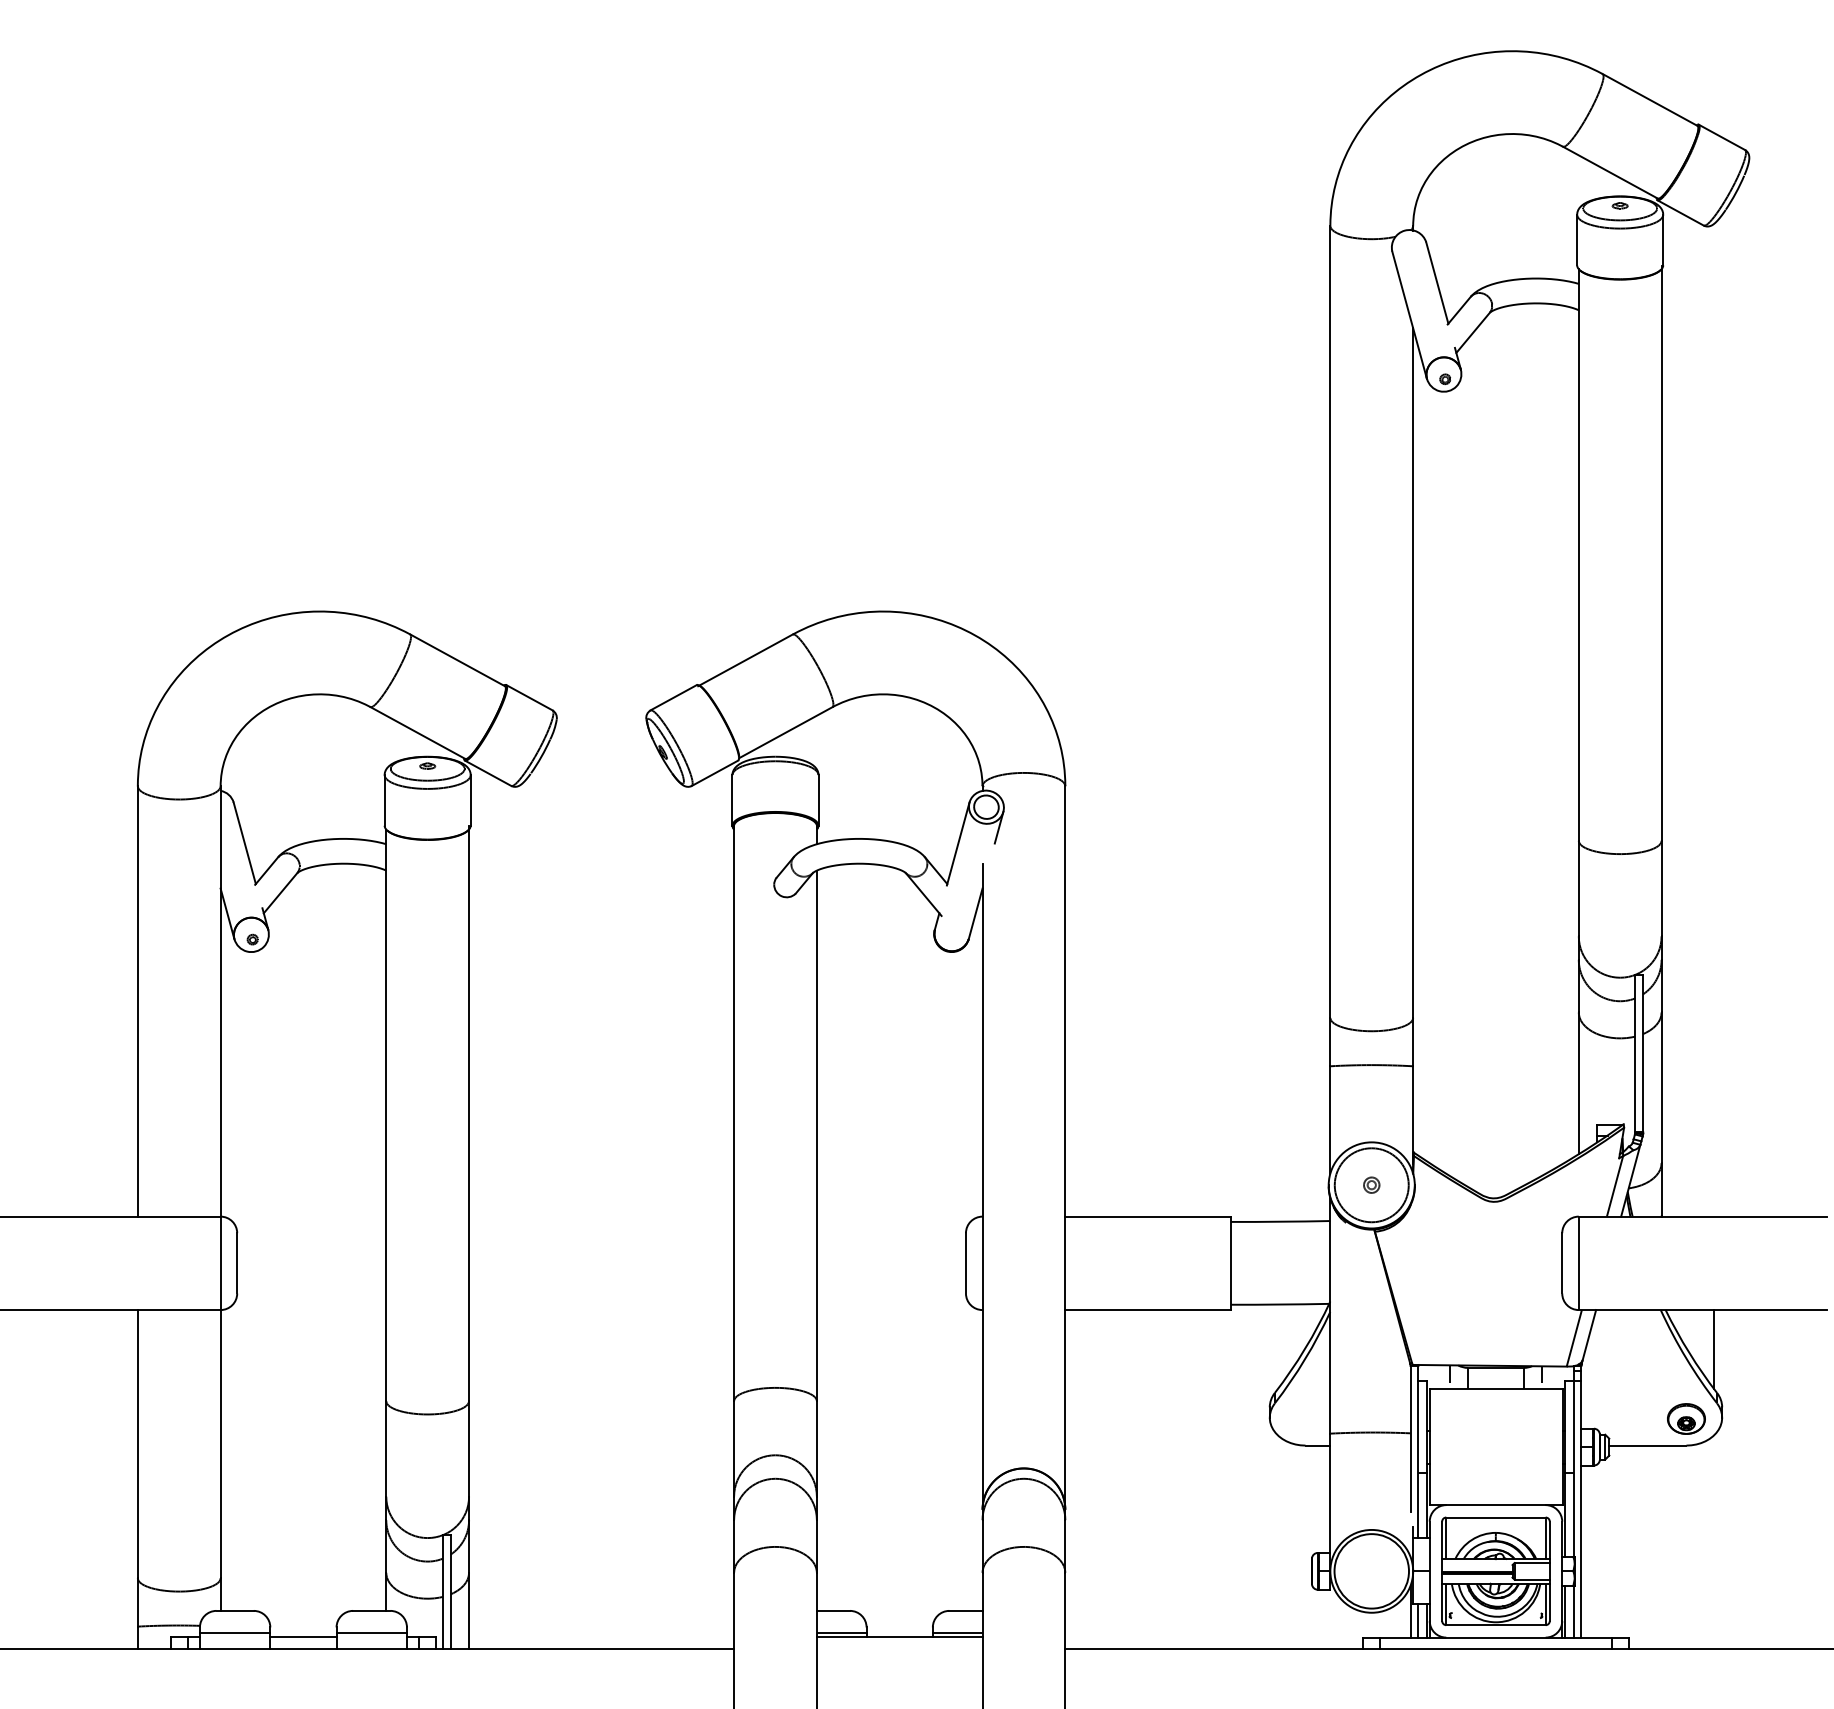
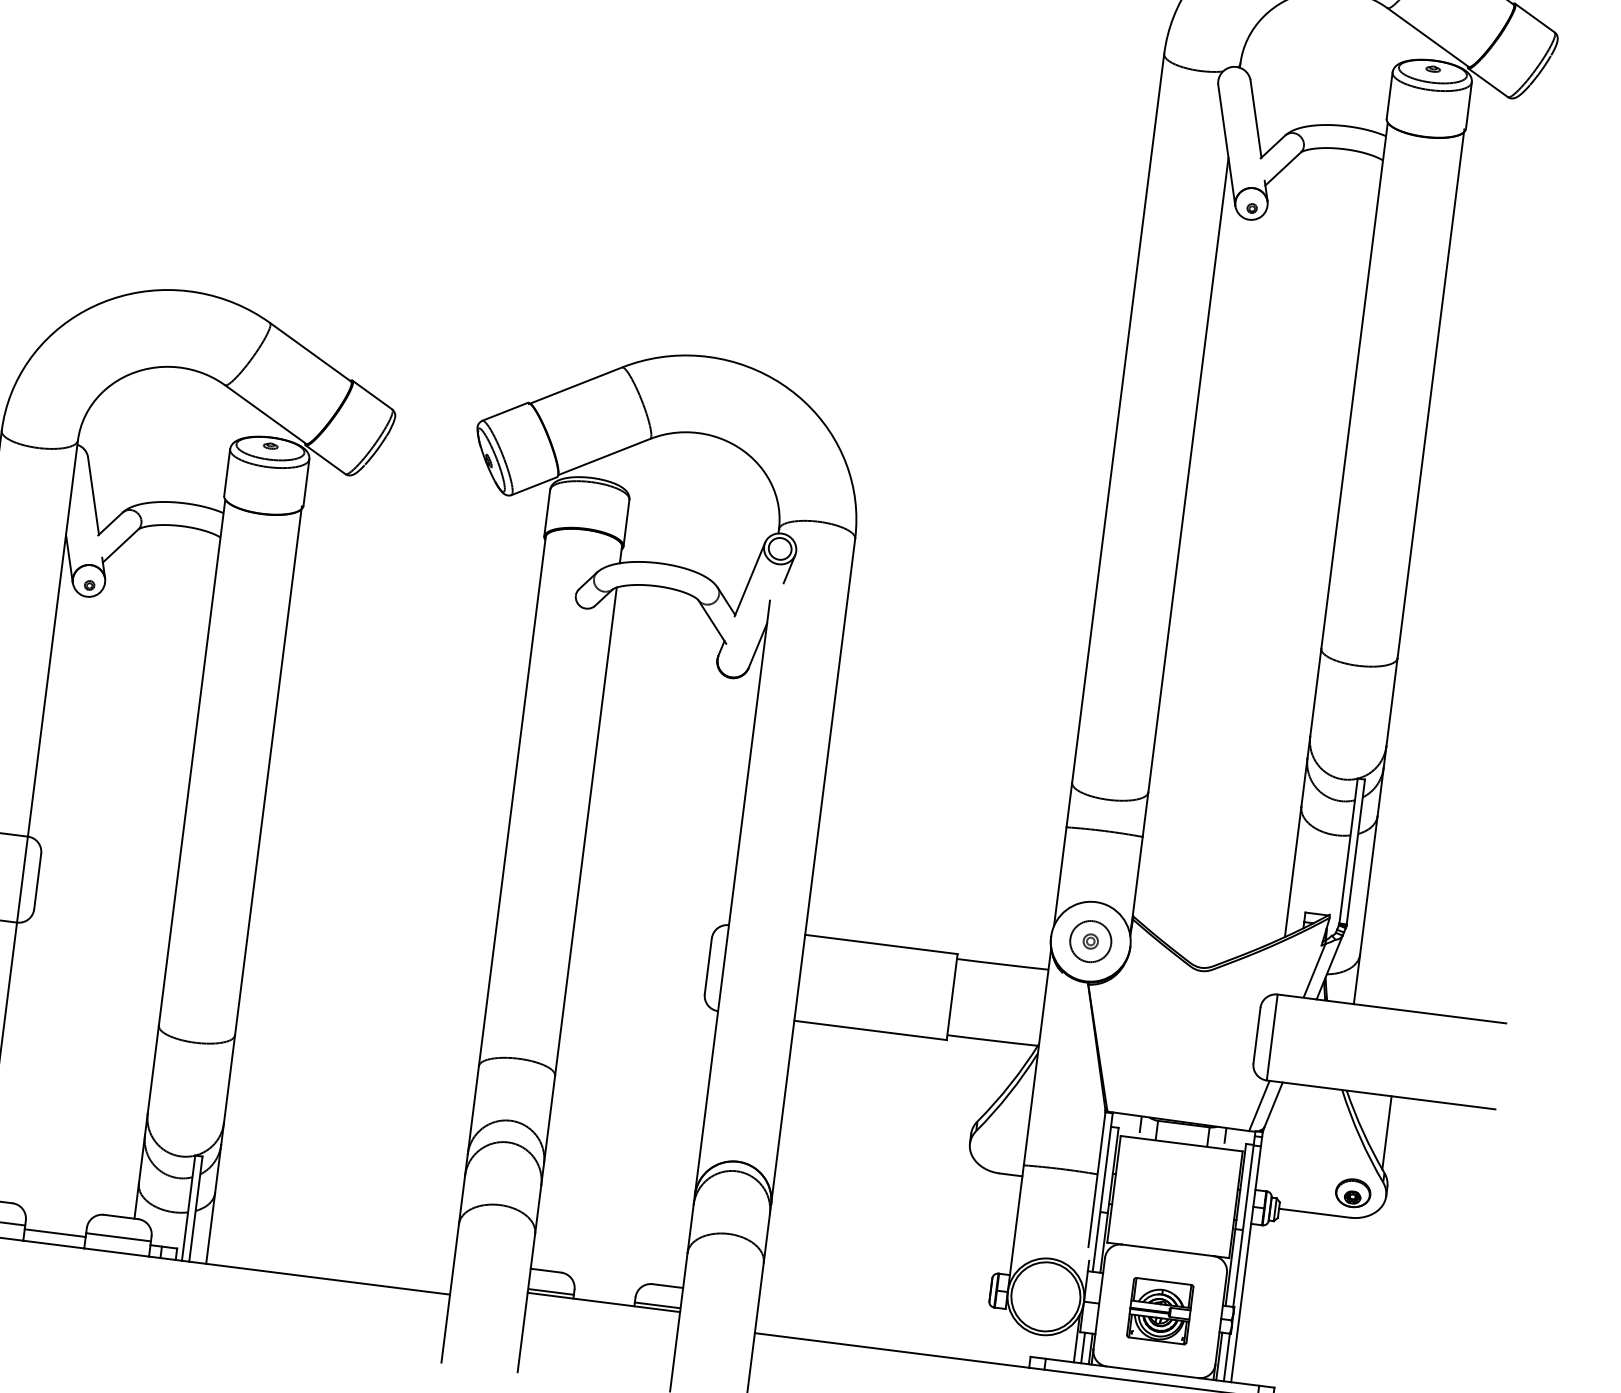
circle: (1371, 1185) -> (1090, 941), size x0.6
part: (1495, 1570) -> (1159, 1310), size x0.6

